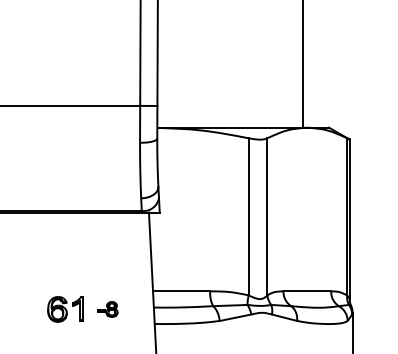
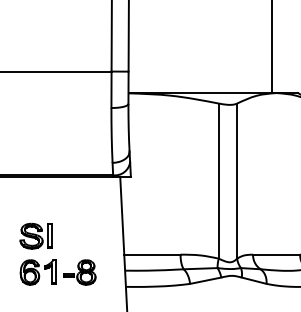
part: (63, 272) -> (35, 236), added
part: (107, 309) -> (79, 272), size x1.67

